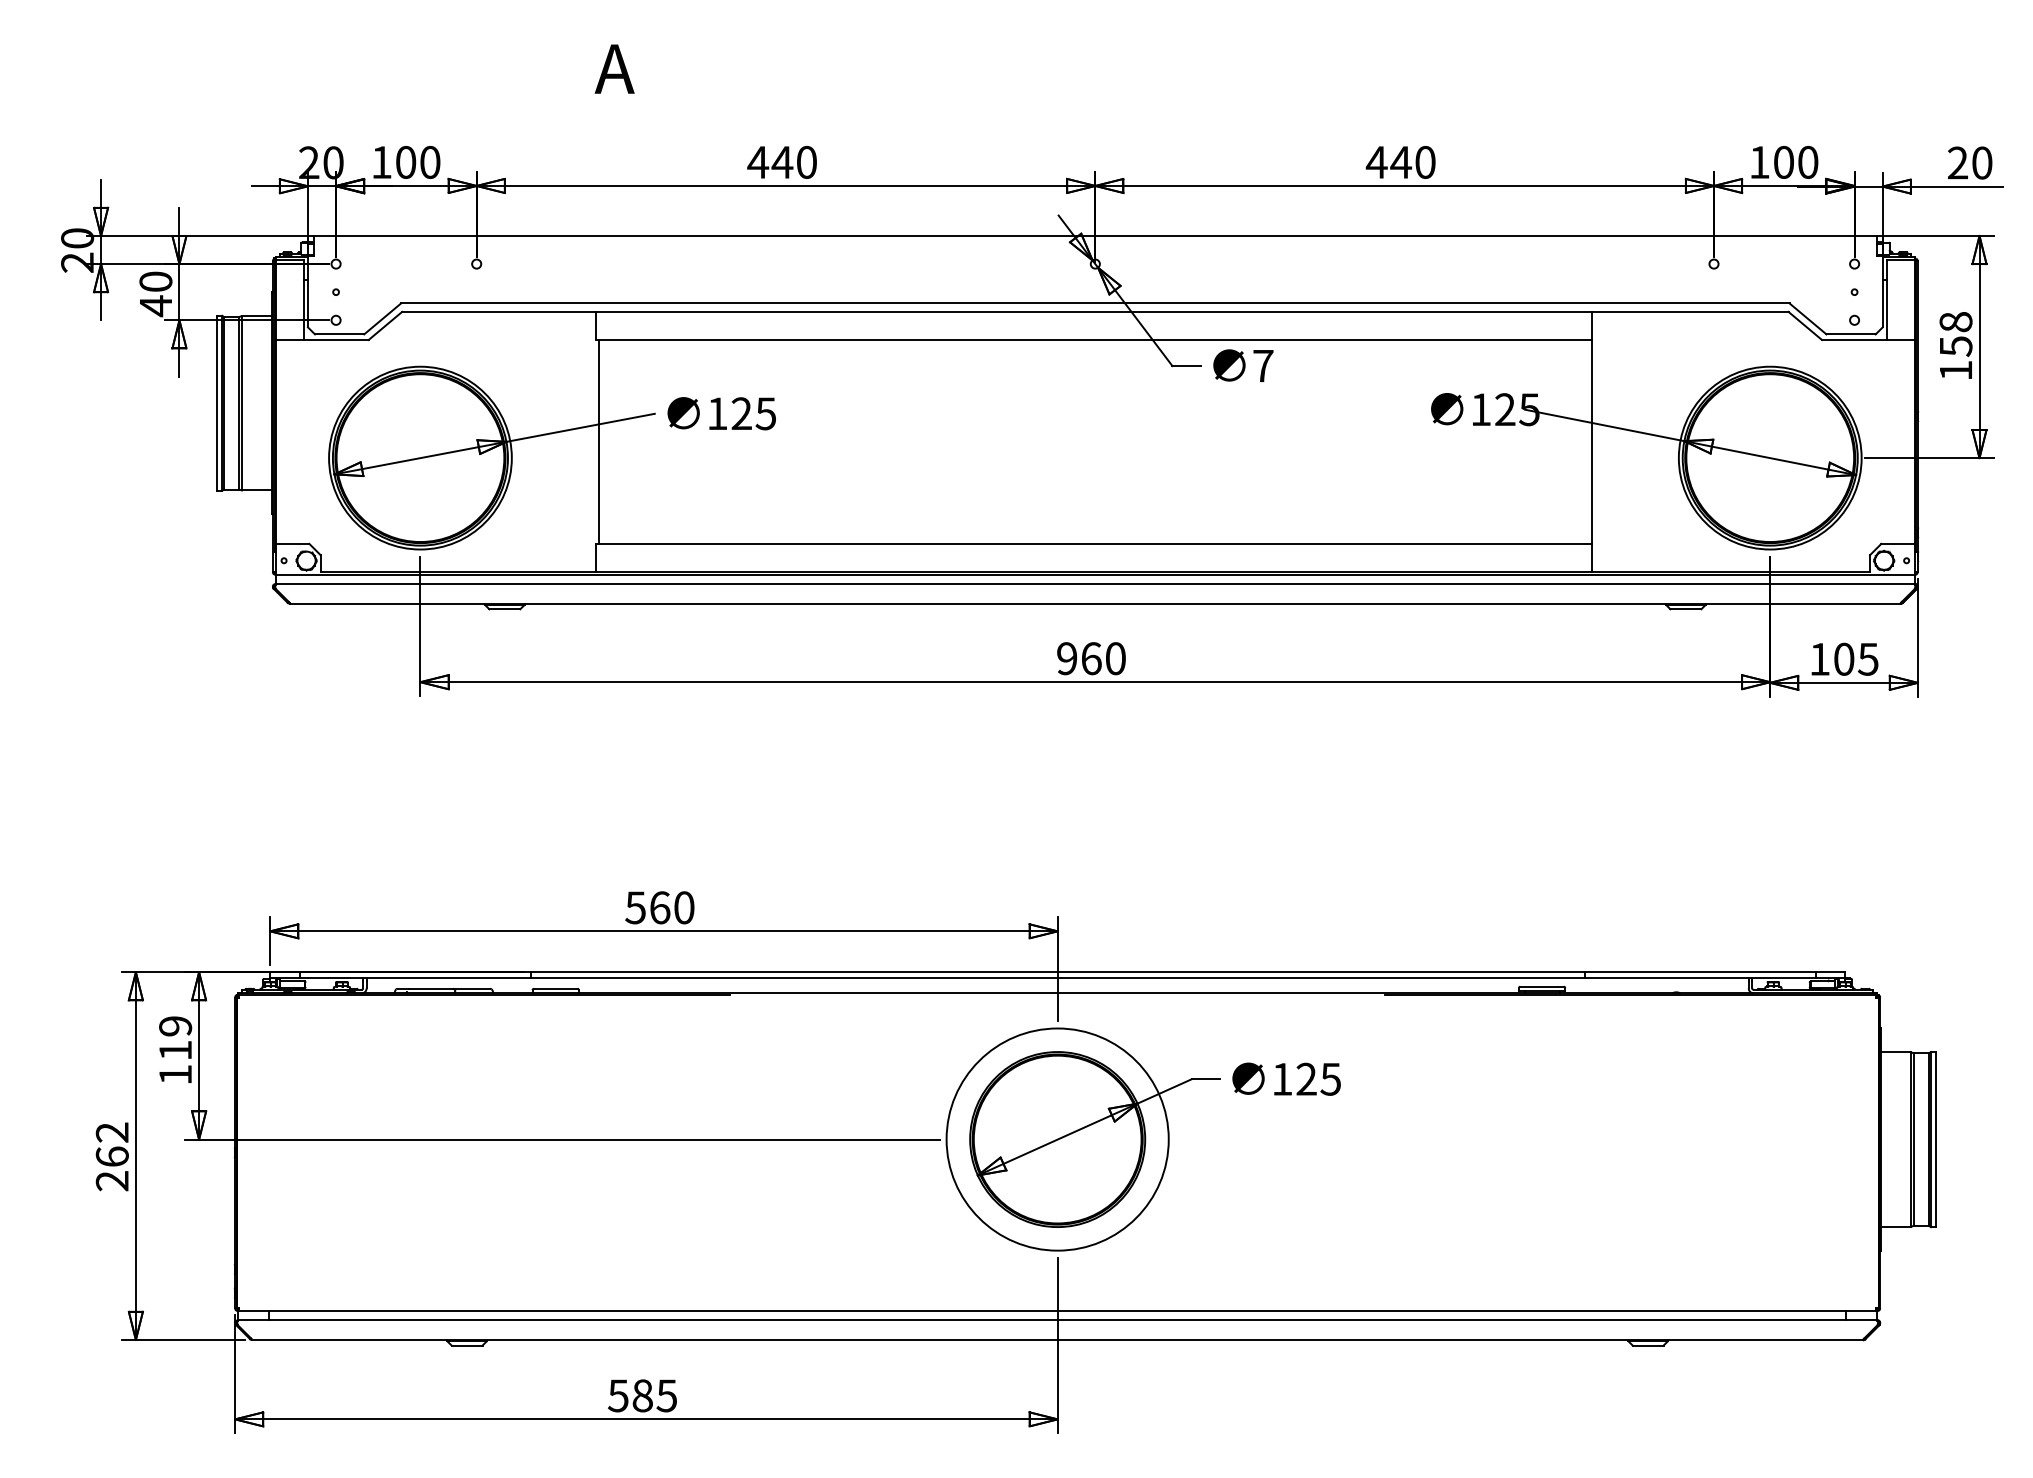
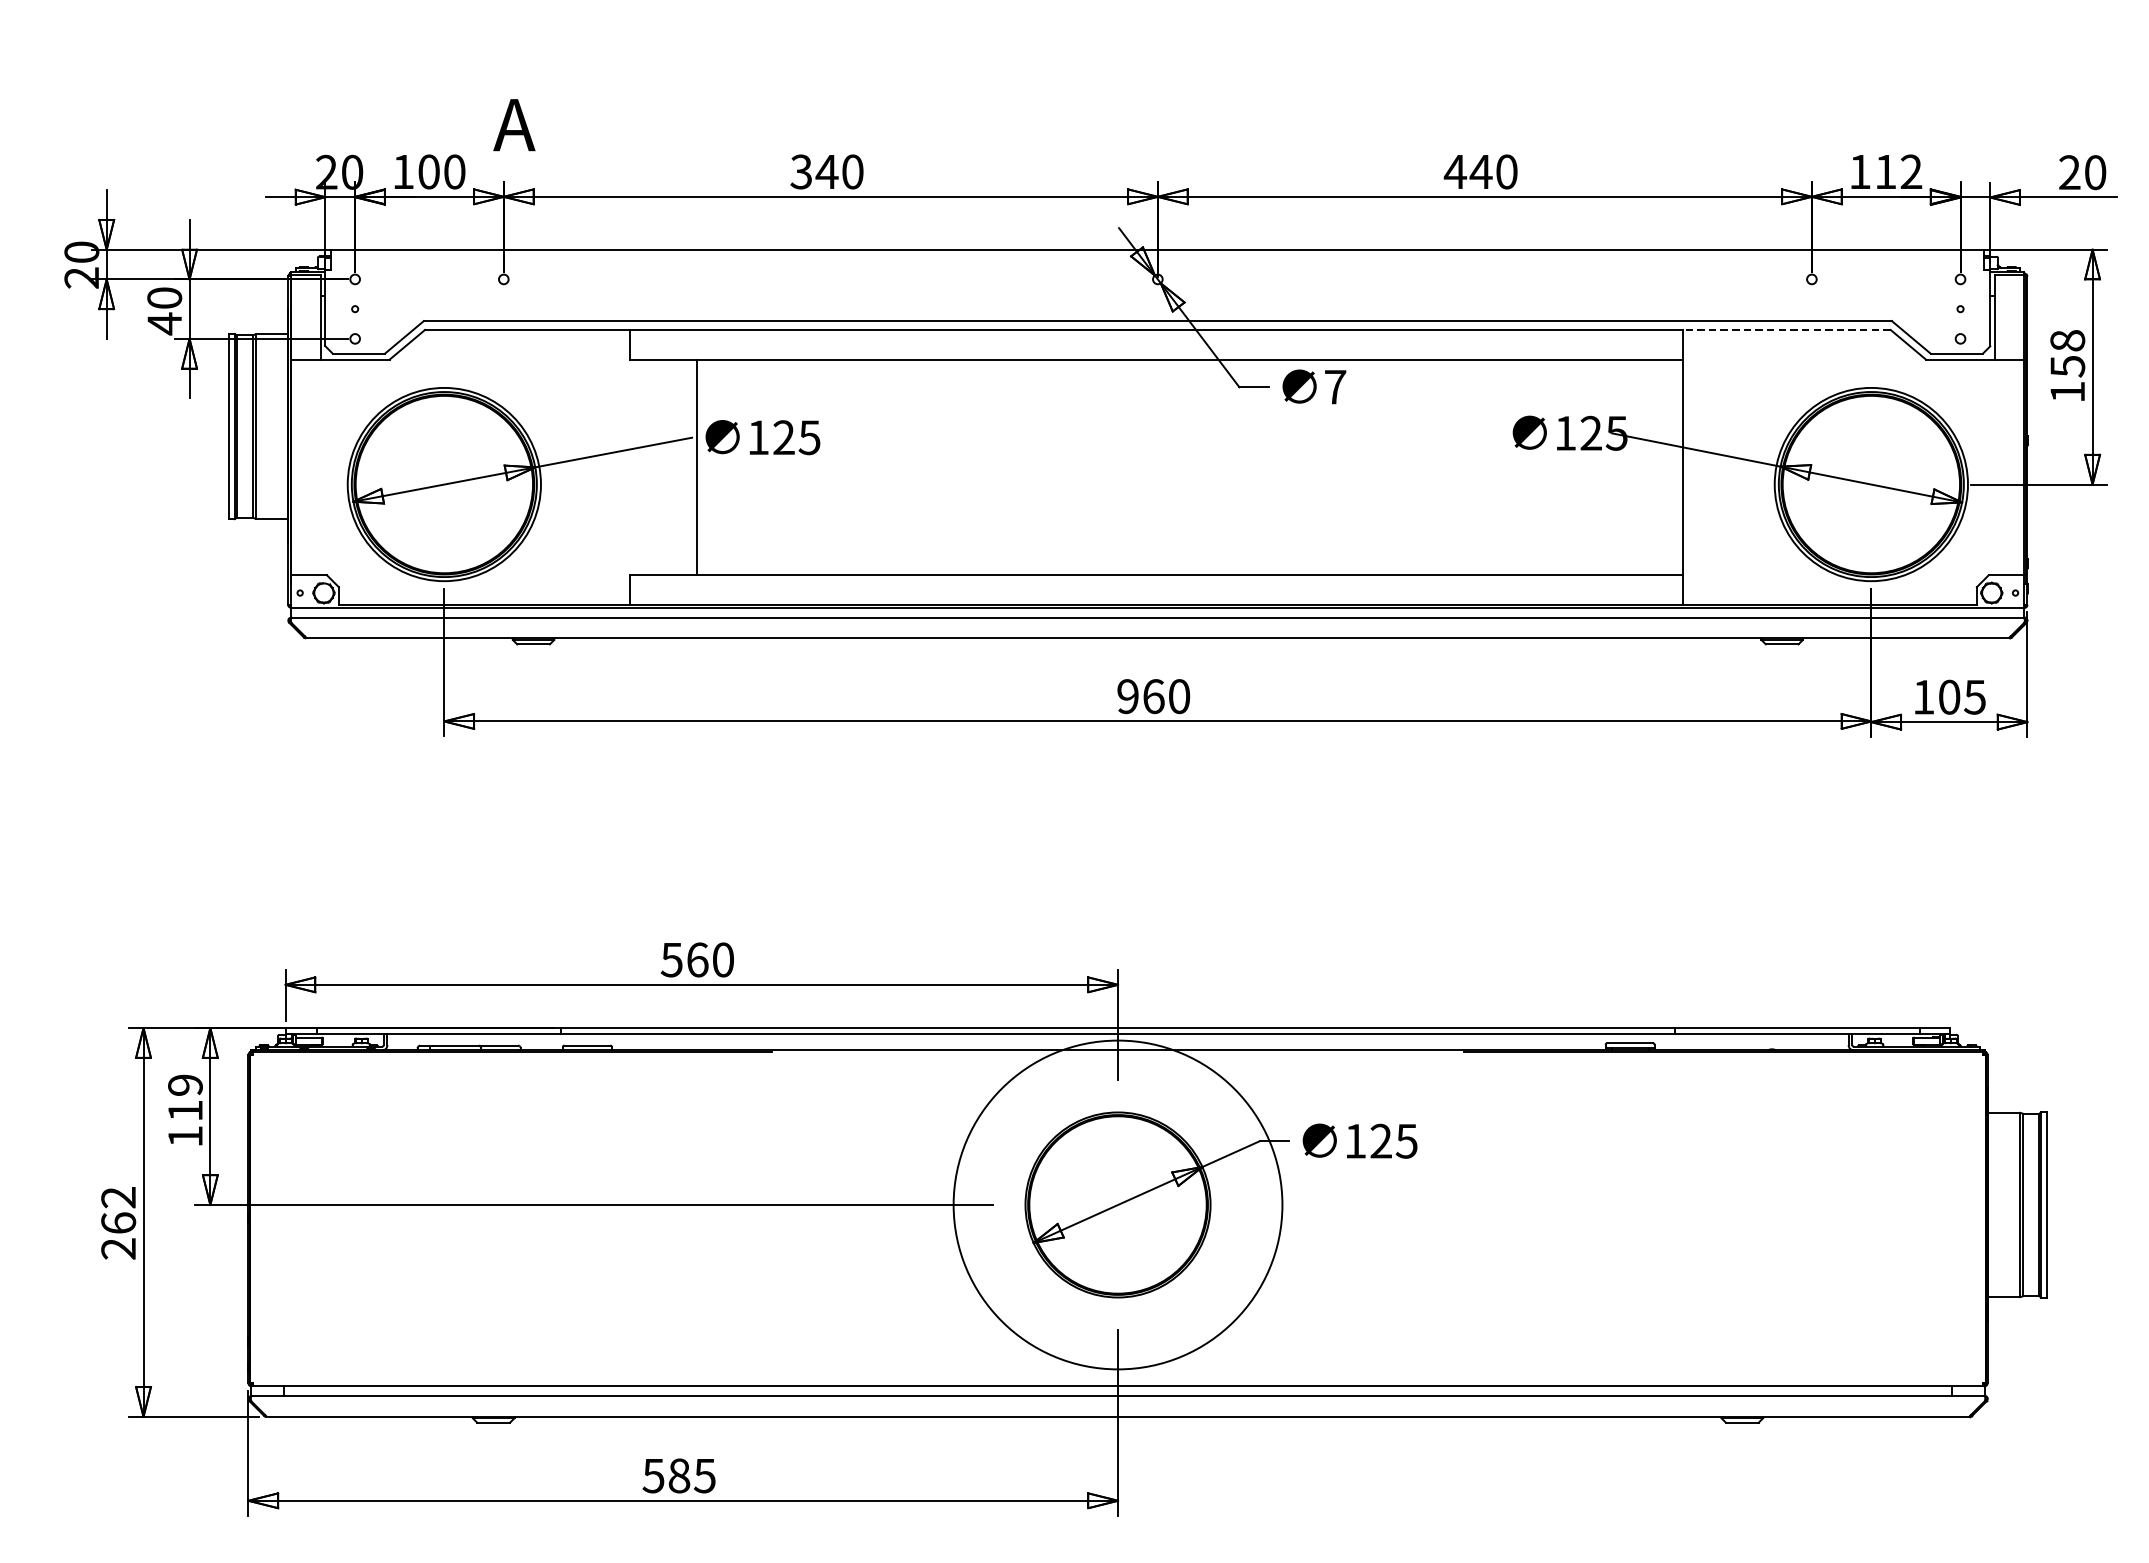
text: (614, 68) -> (514, 124), moved
text: (758, 161) -> (801, 170), 440 -> 340
text: (1796, 161) -> (1899, 170), 100 -> 112
line: (1689, 311) -> (1785, 329), solid -> dashed
line: (599, 441) -> (697, 466), moved
circle: (1057, 1139) -> (1117, 1204), size x1.4

